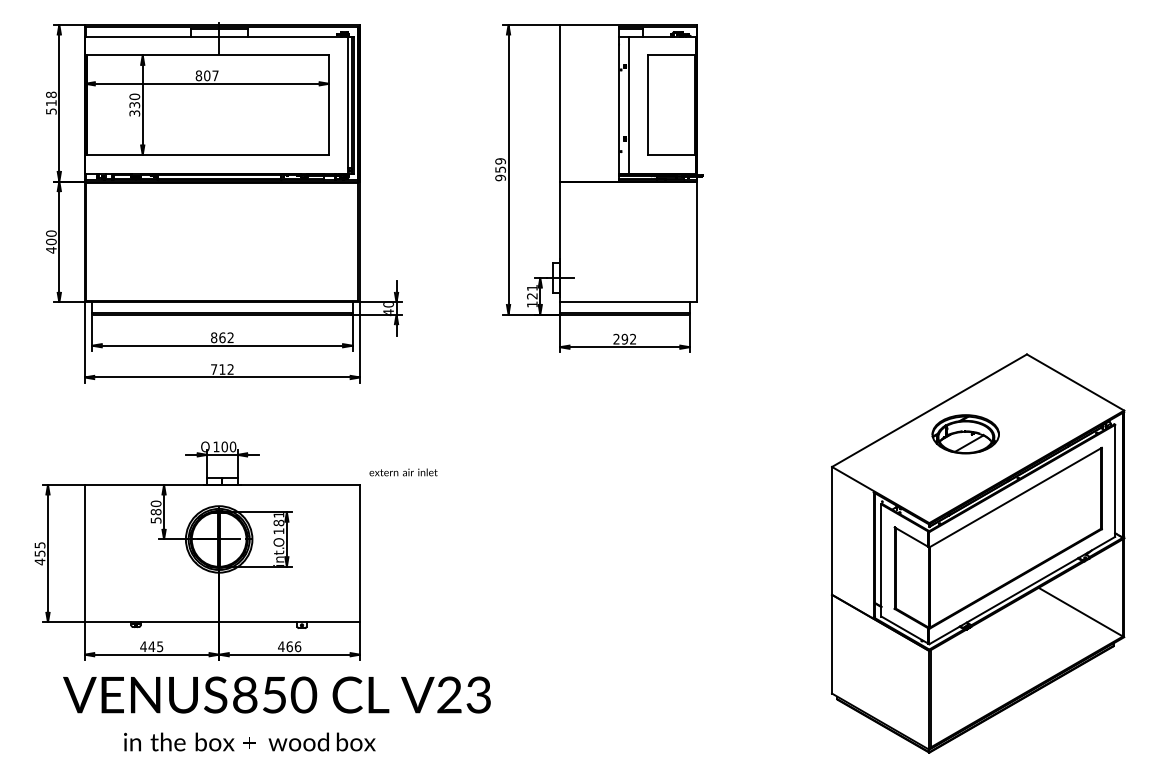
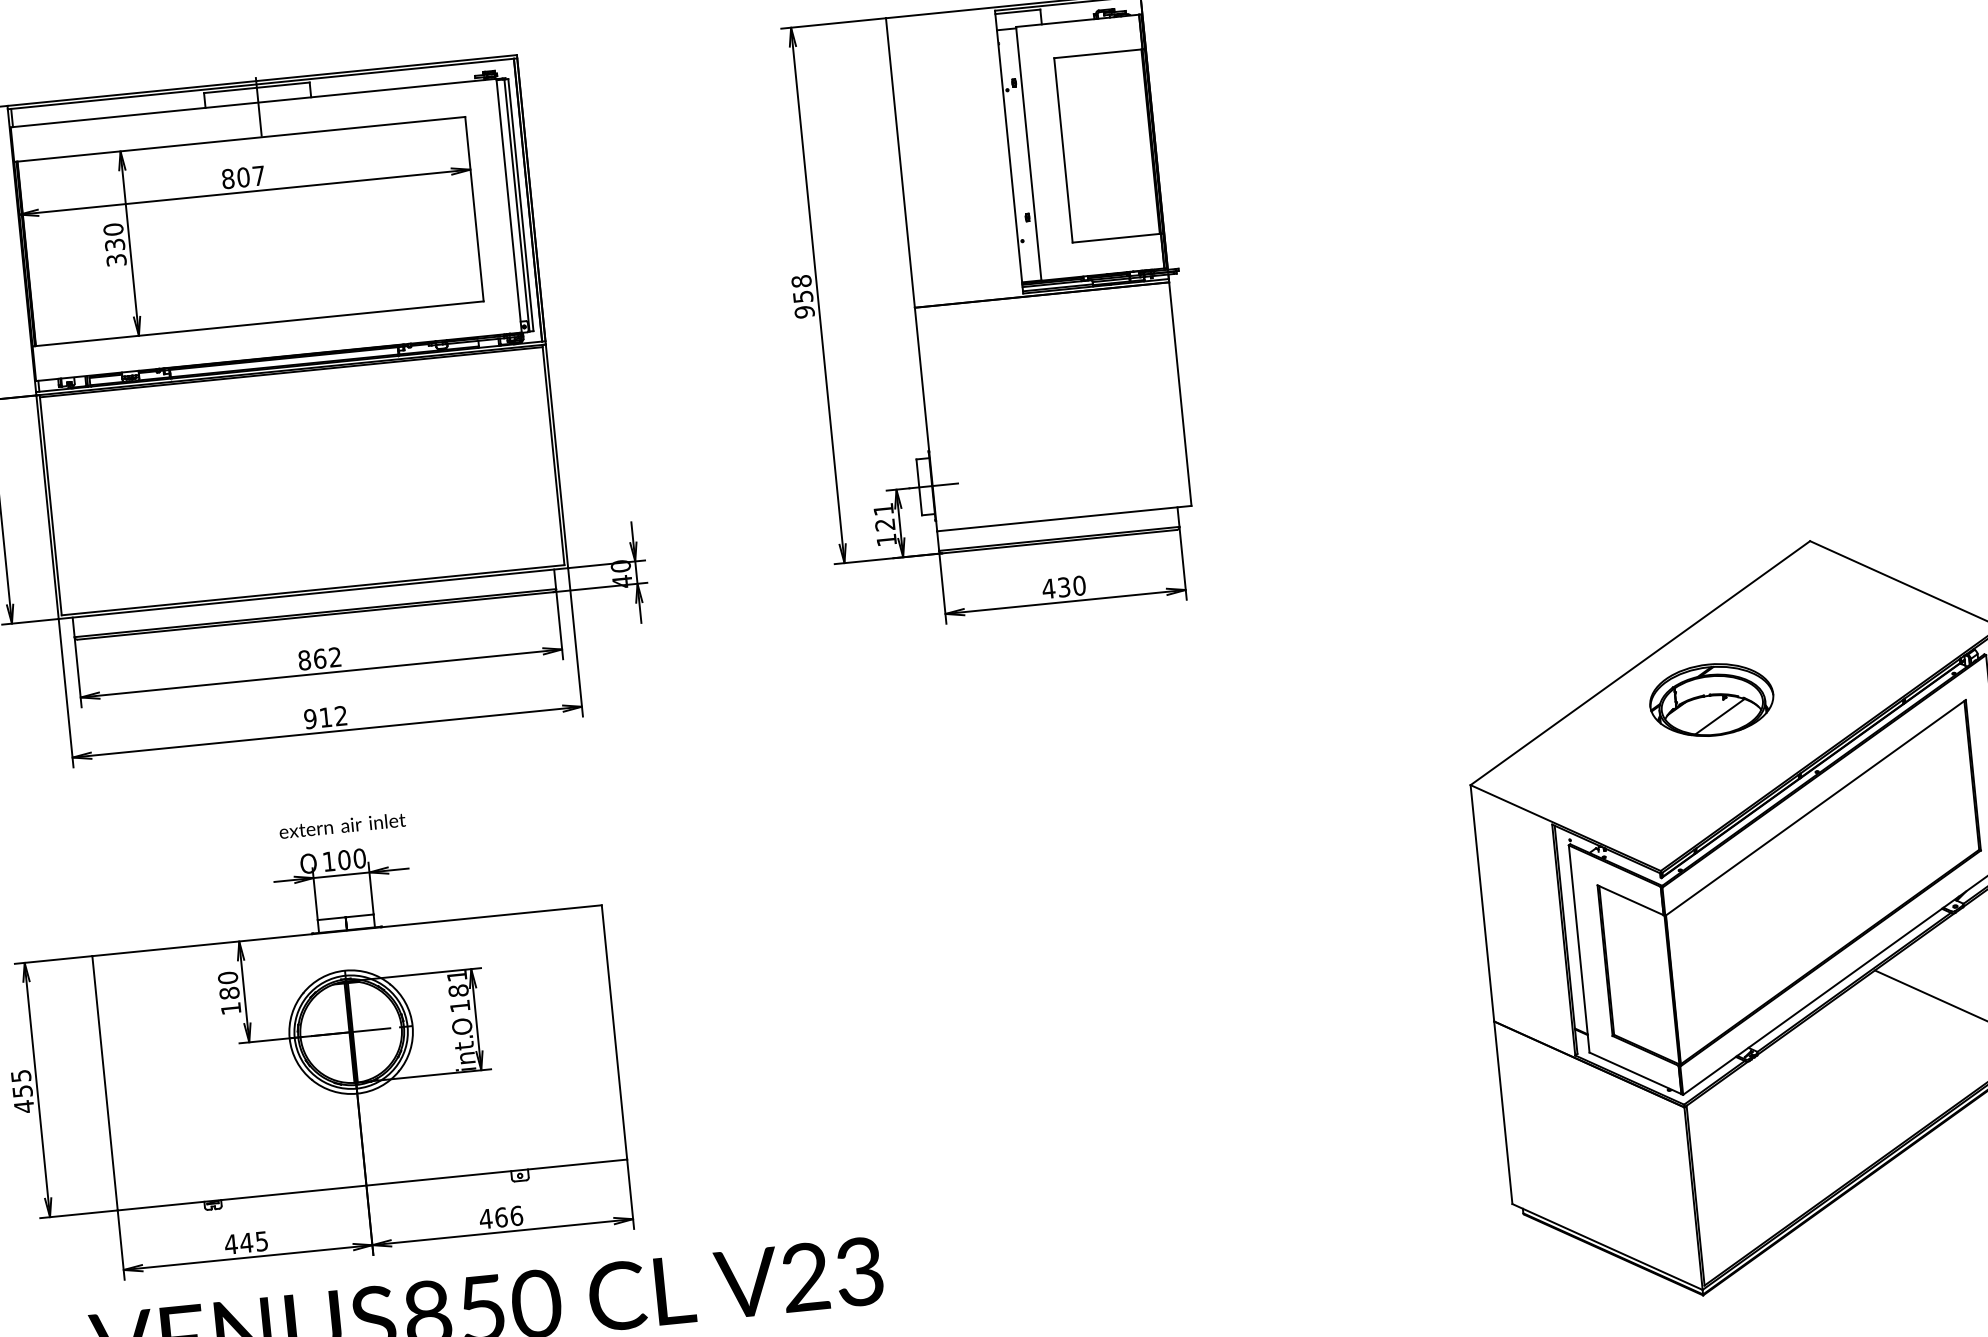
text: (500, 161) -> (801, 281), 959 -> 958
text: (624, 338) -> (1063, 585), 292 -> 430
text: (213, 369) -> (309, 719), 712 -> 912
text: (403, 472) -> (342, 825), moved
text: (155, 520) -> (229, 1008), 580 -> 180

